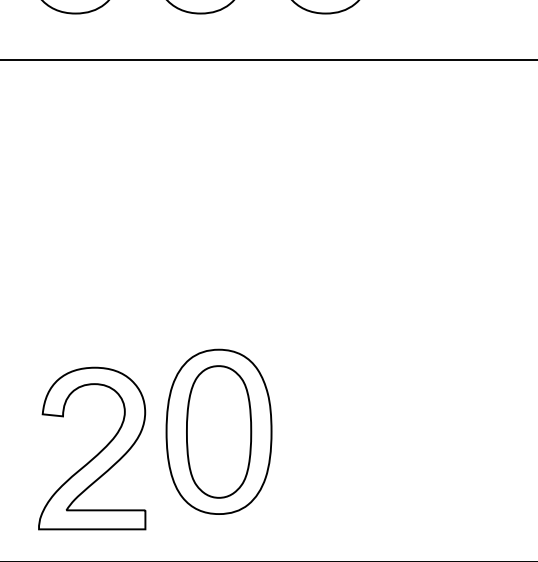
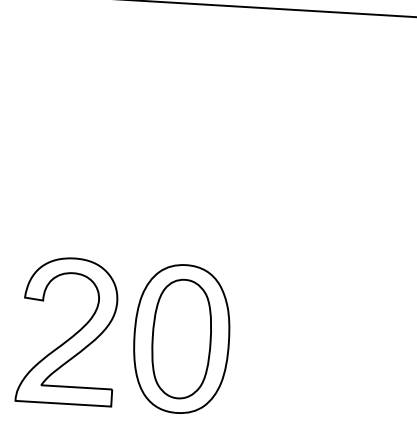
part: (97, 453) -> (72, 335), moved

